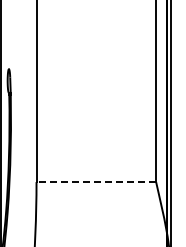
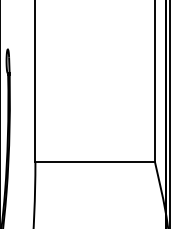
line: (96, 182) -> (95, 162), dashed -> solid

